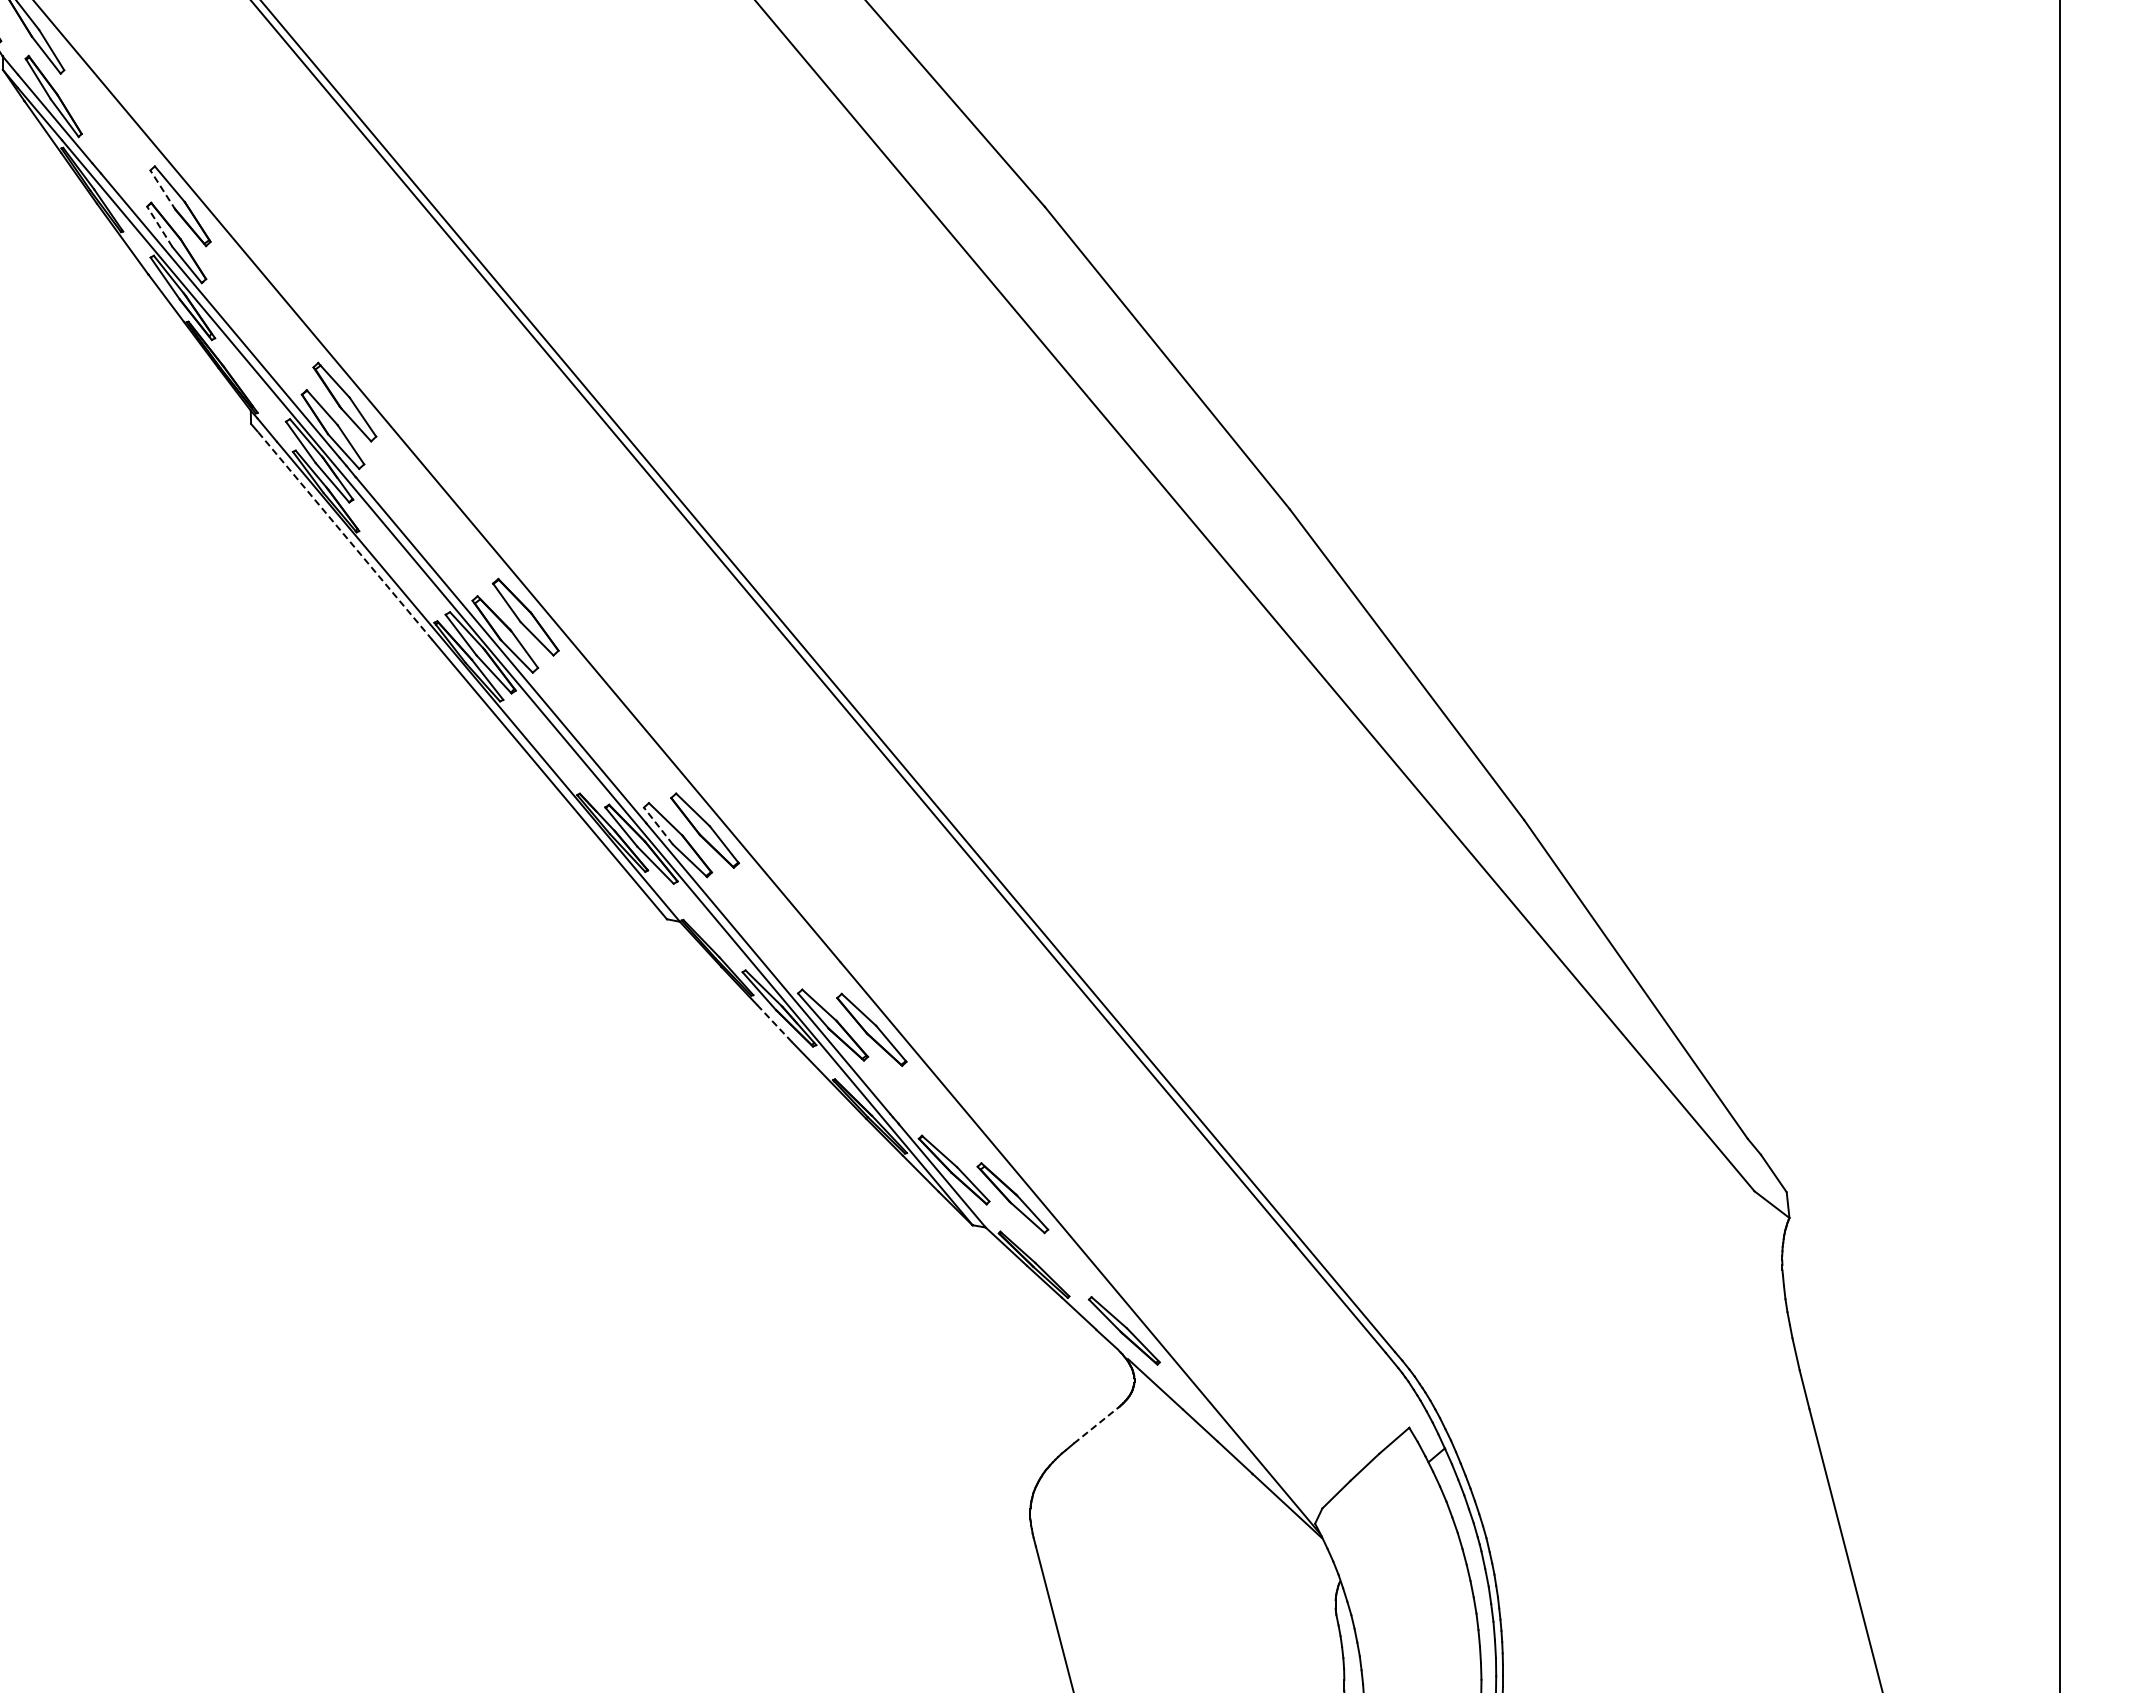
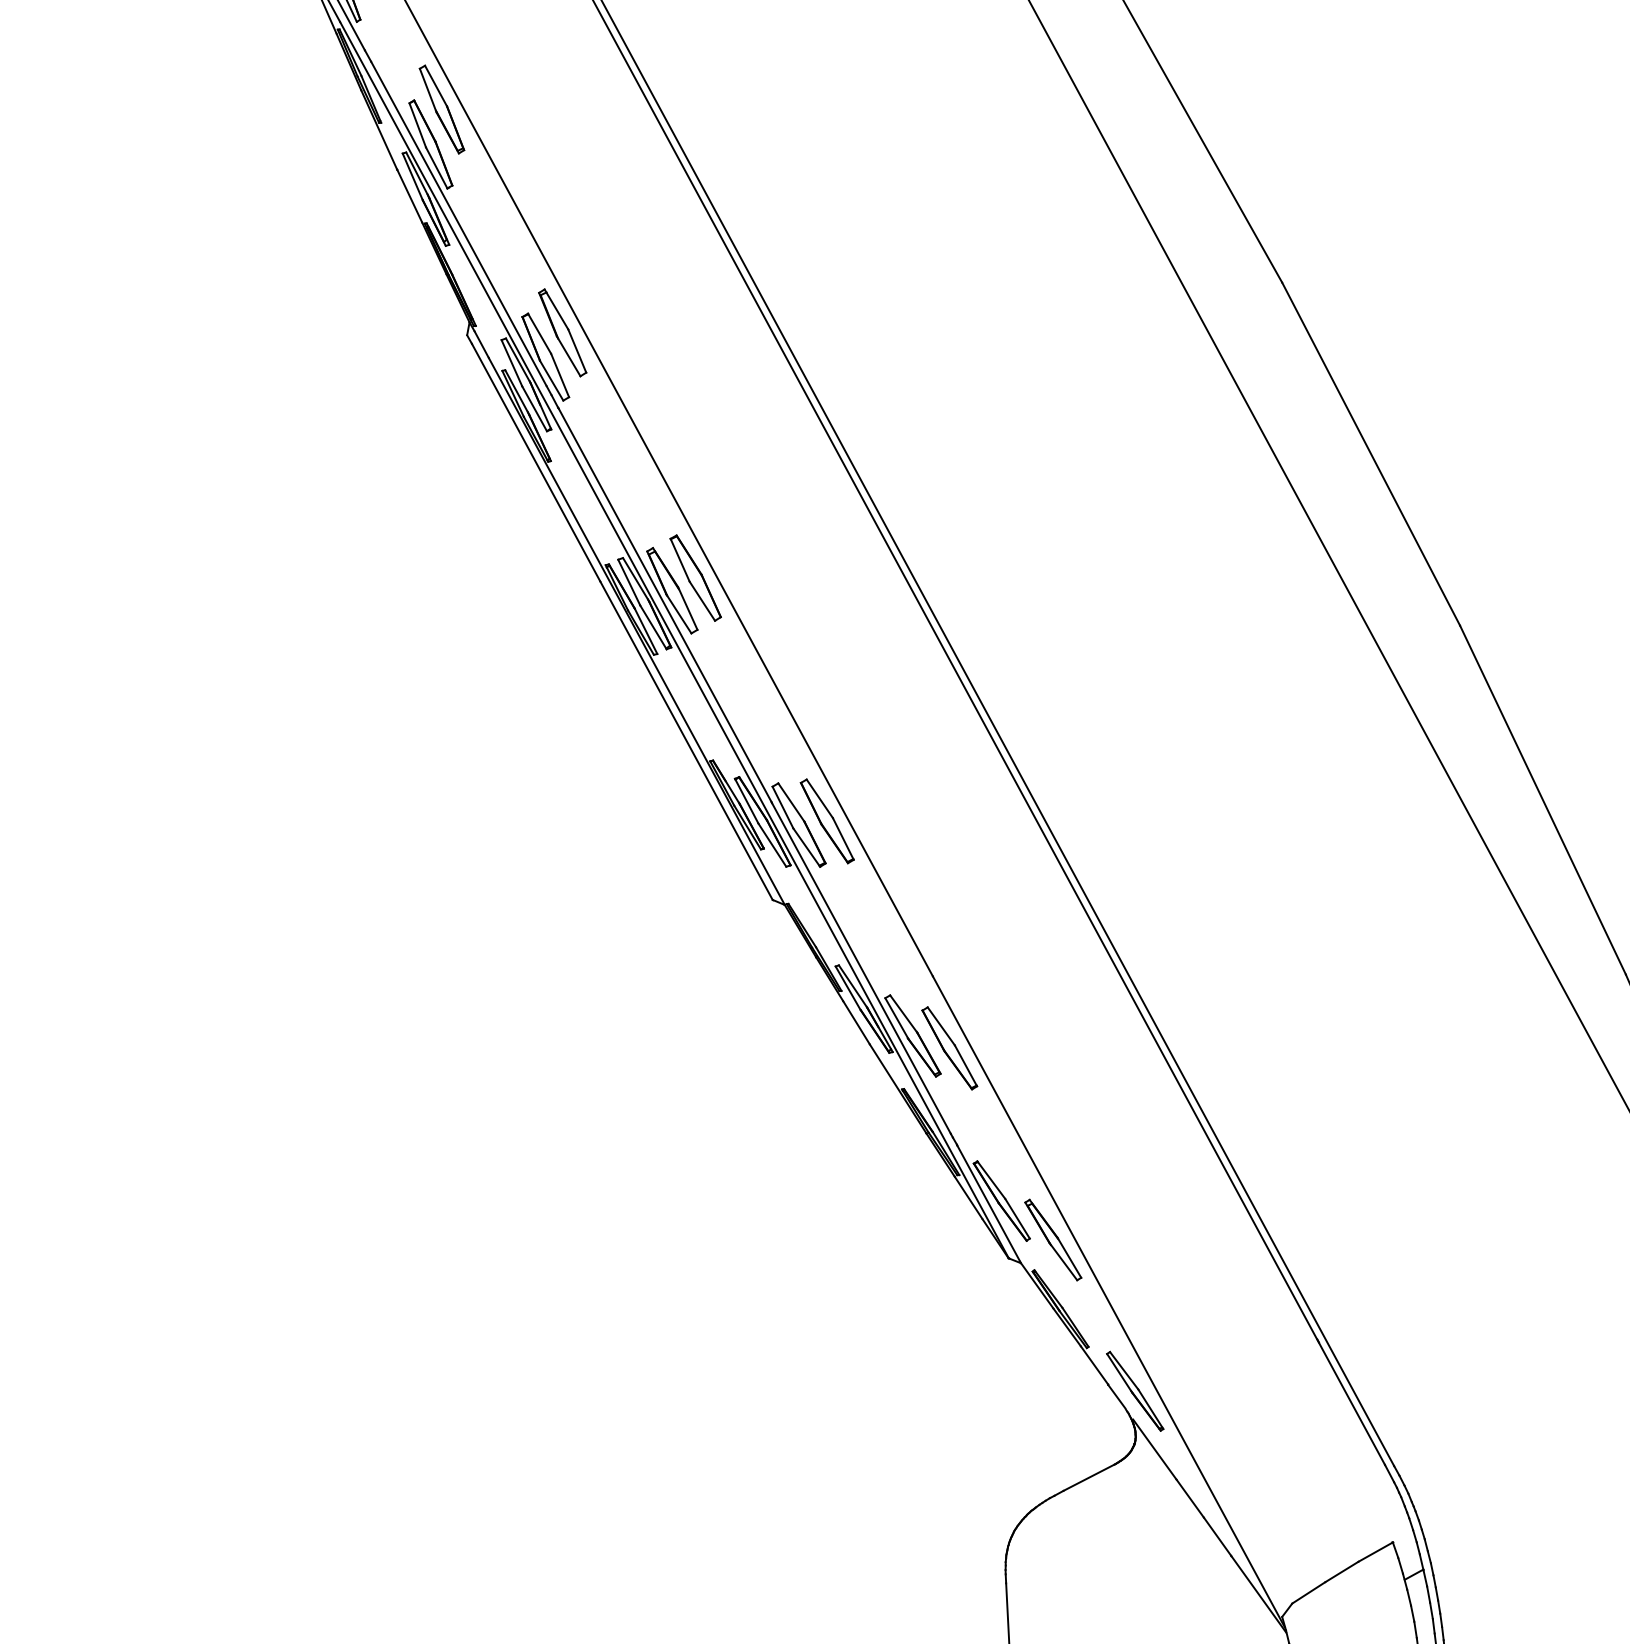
line: (163, 190) -> (428, 90), dashed -> solid
line: (159, 226) -> (417, 125), dashed -> solid
line: (344, 535) -> (535, 462), dashed -> solid
line: (658, 825) -> (783, 807), dashed -> solid
line: (774, 1023) -> (856, 1022), dashed -> solid
line: (1096, 1425) -> (1089, 1477), dashed -> solid

